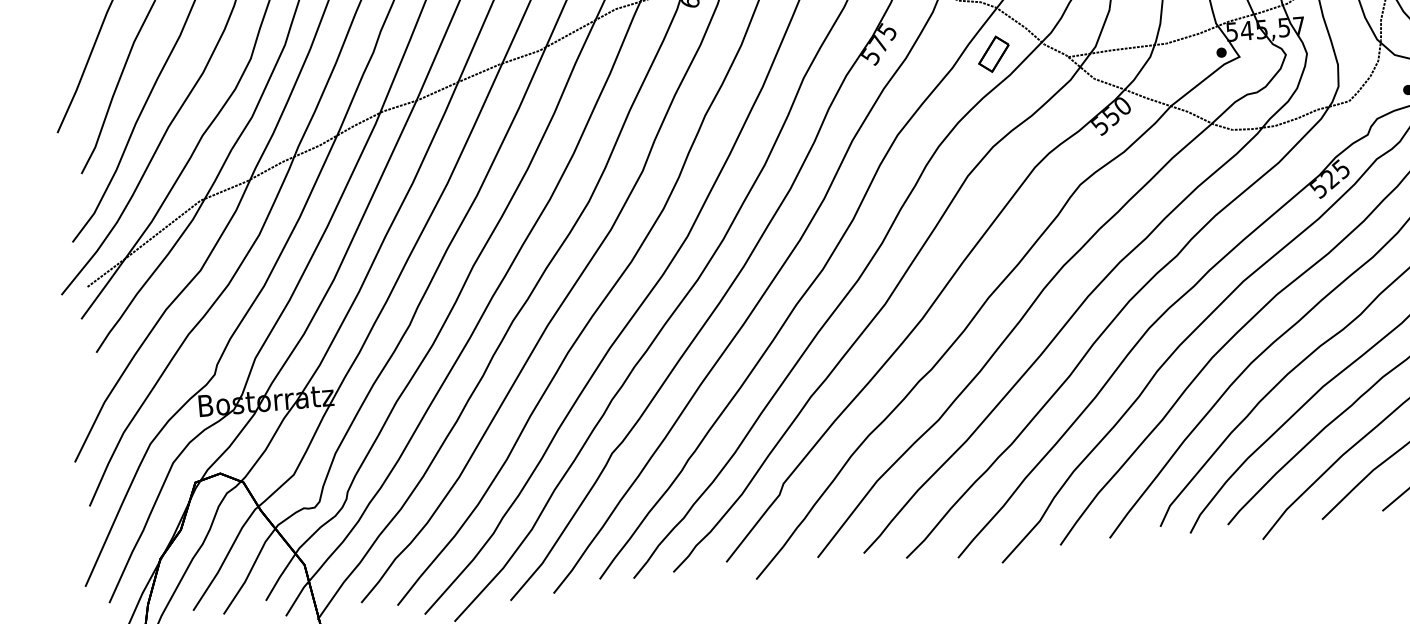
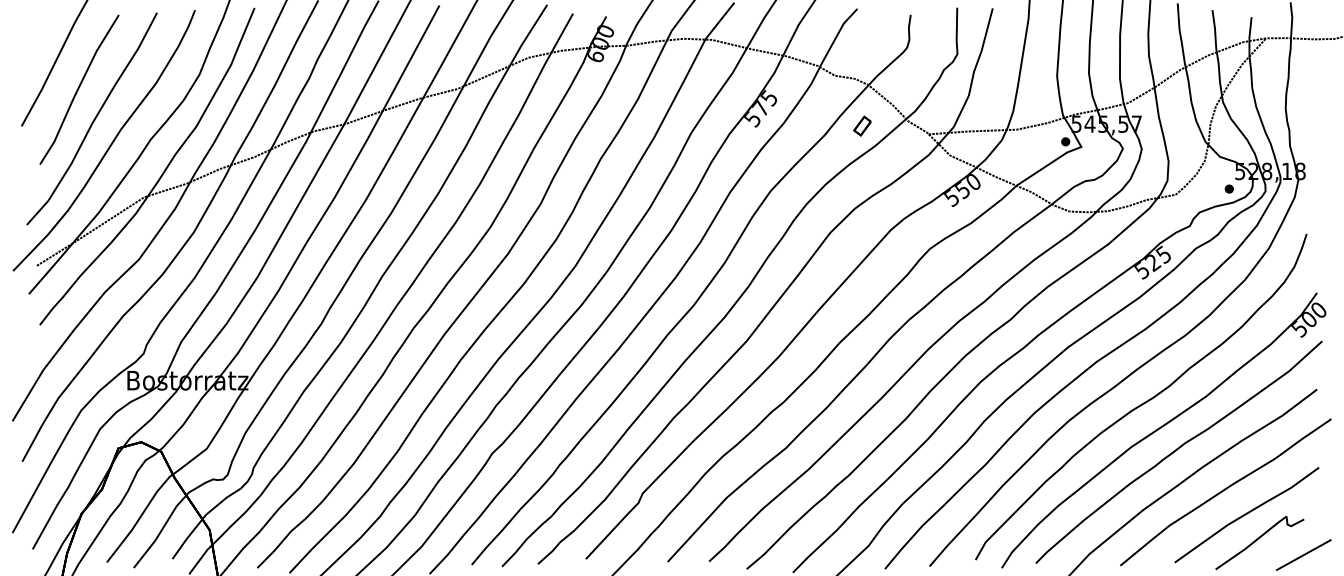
part: (993, 53) -> (862, 125), size x0.6

